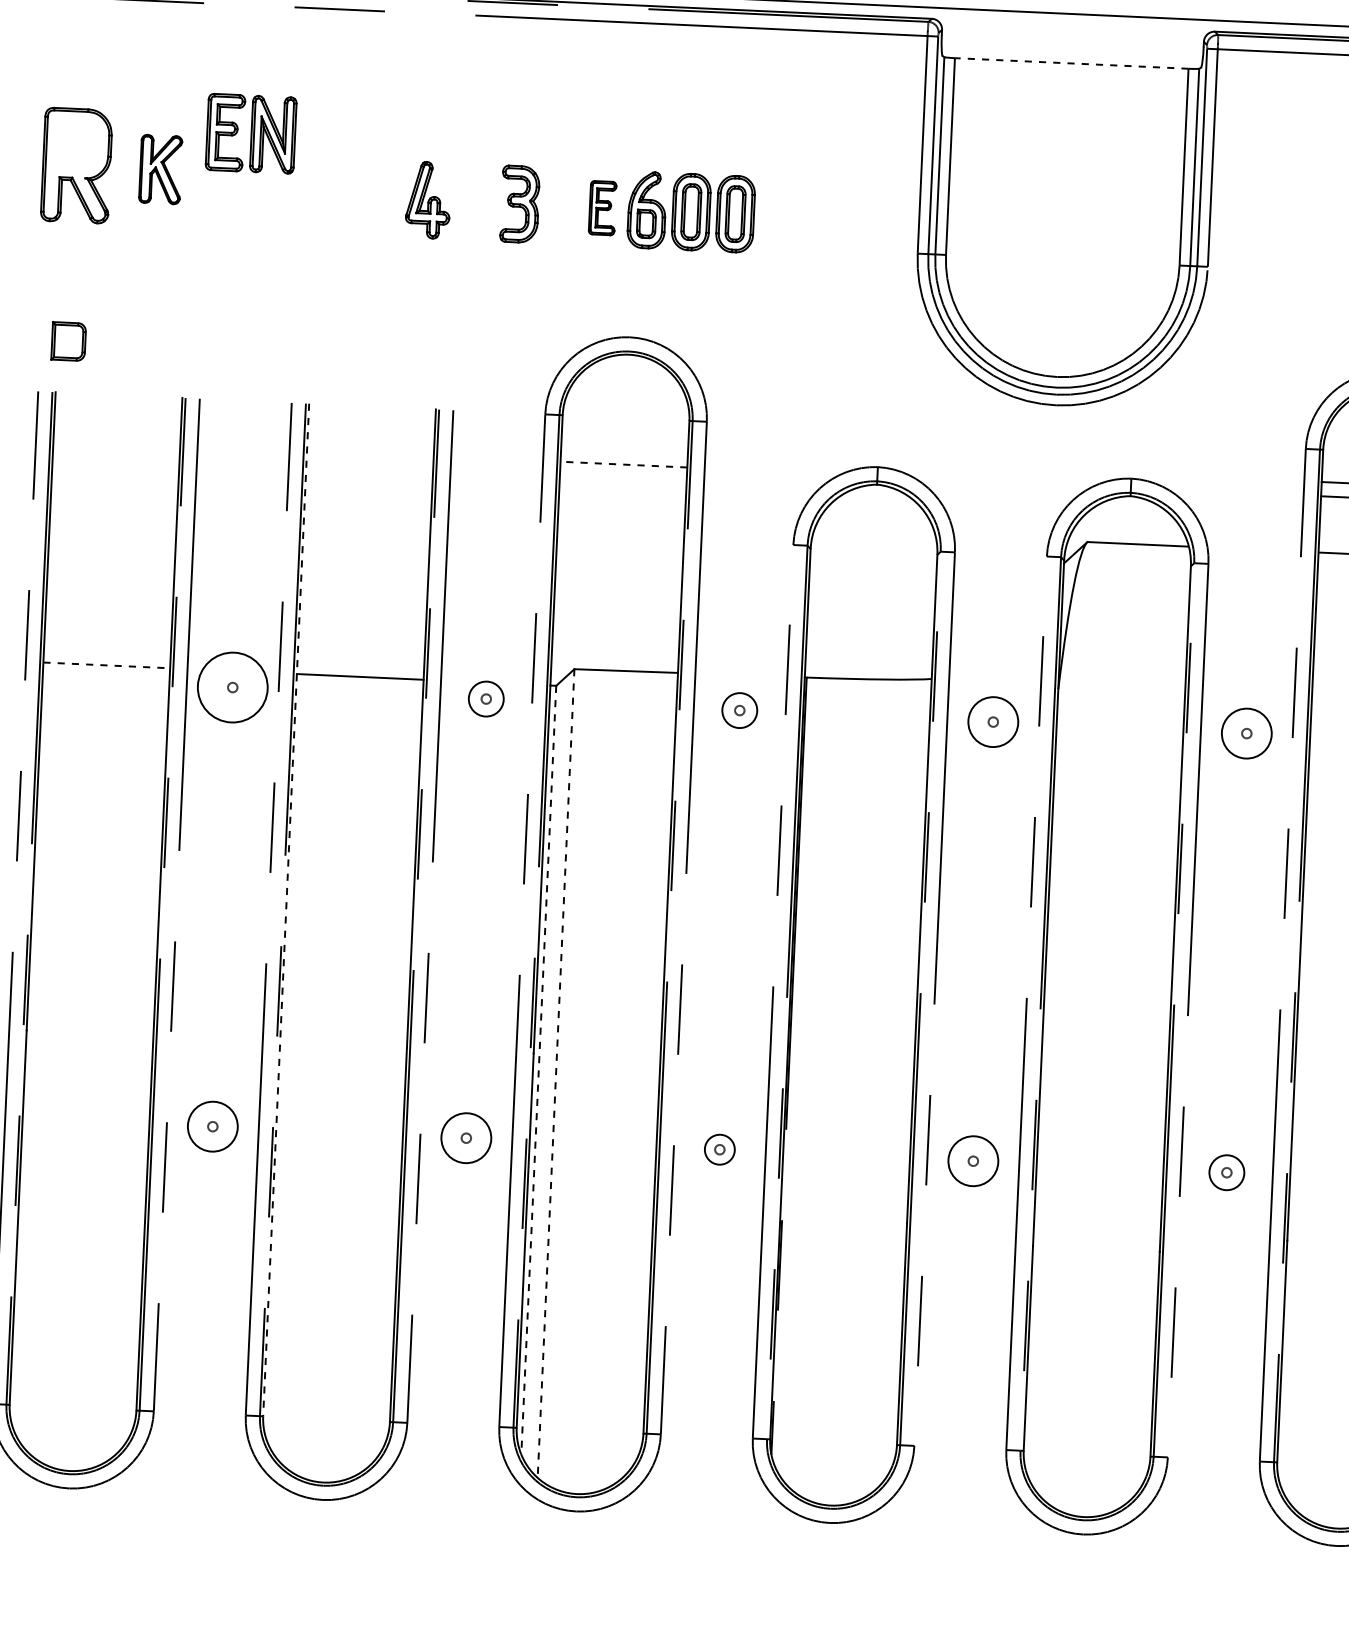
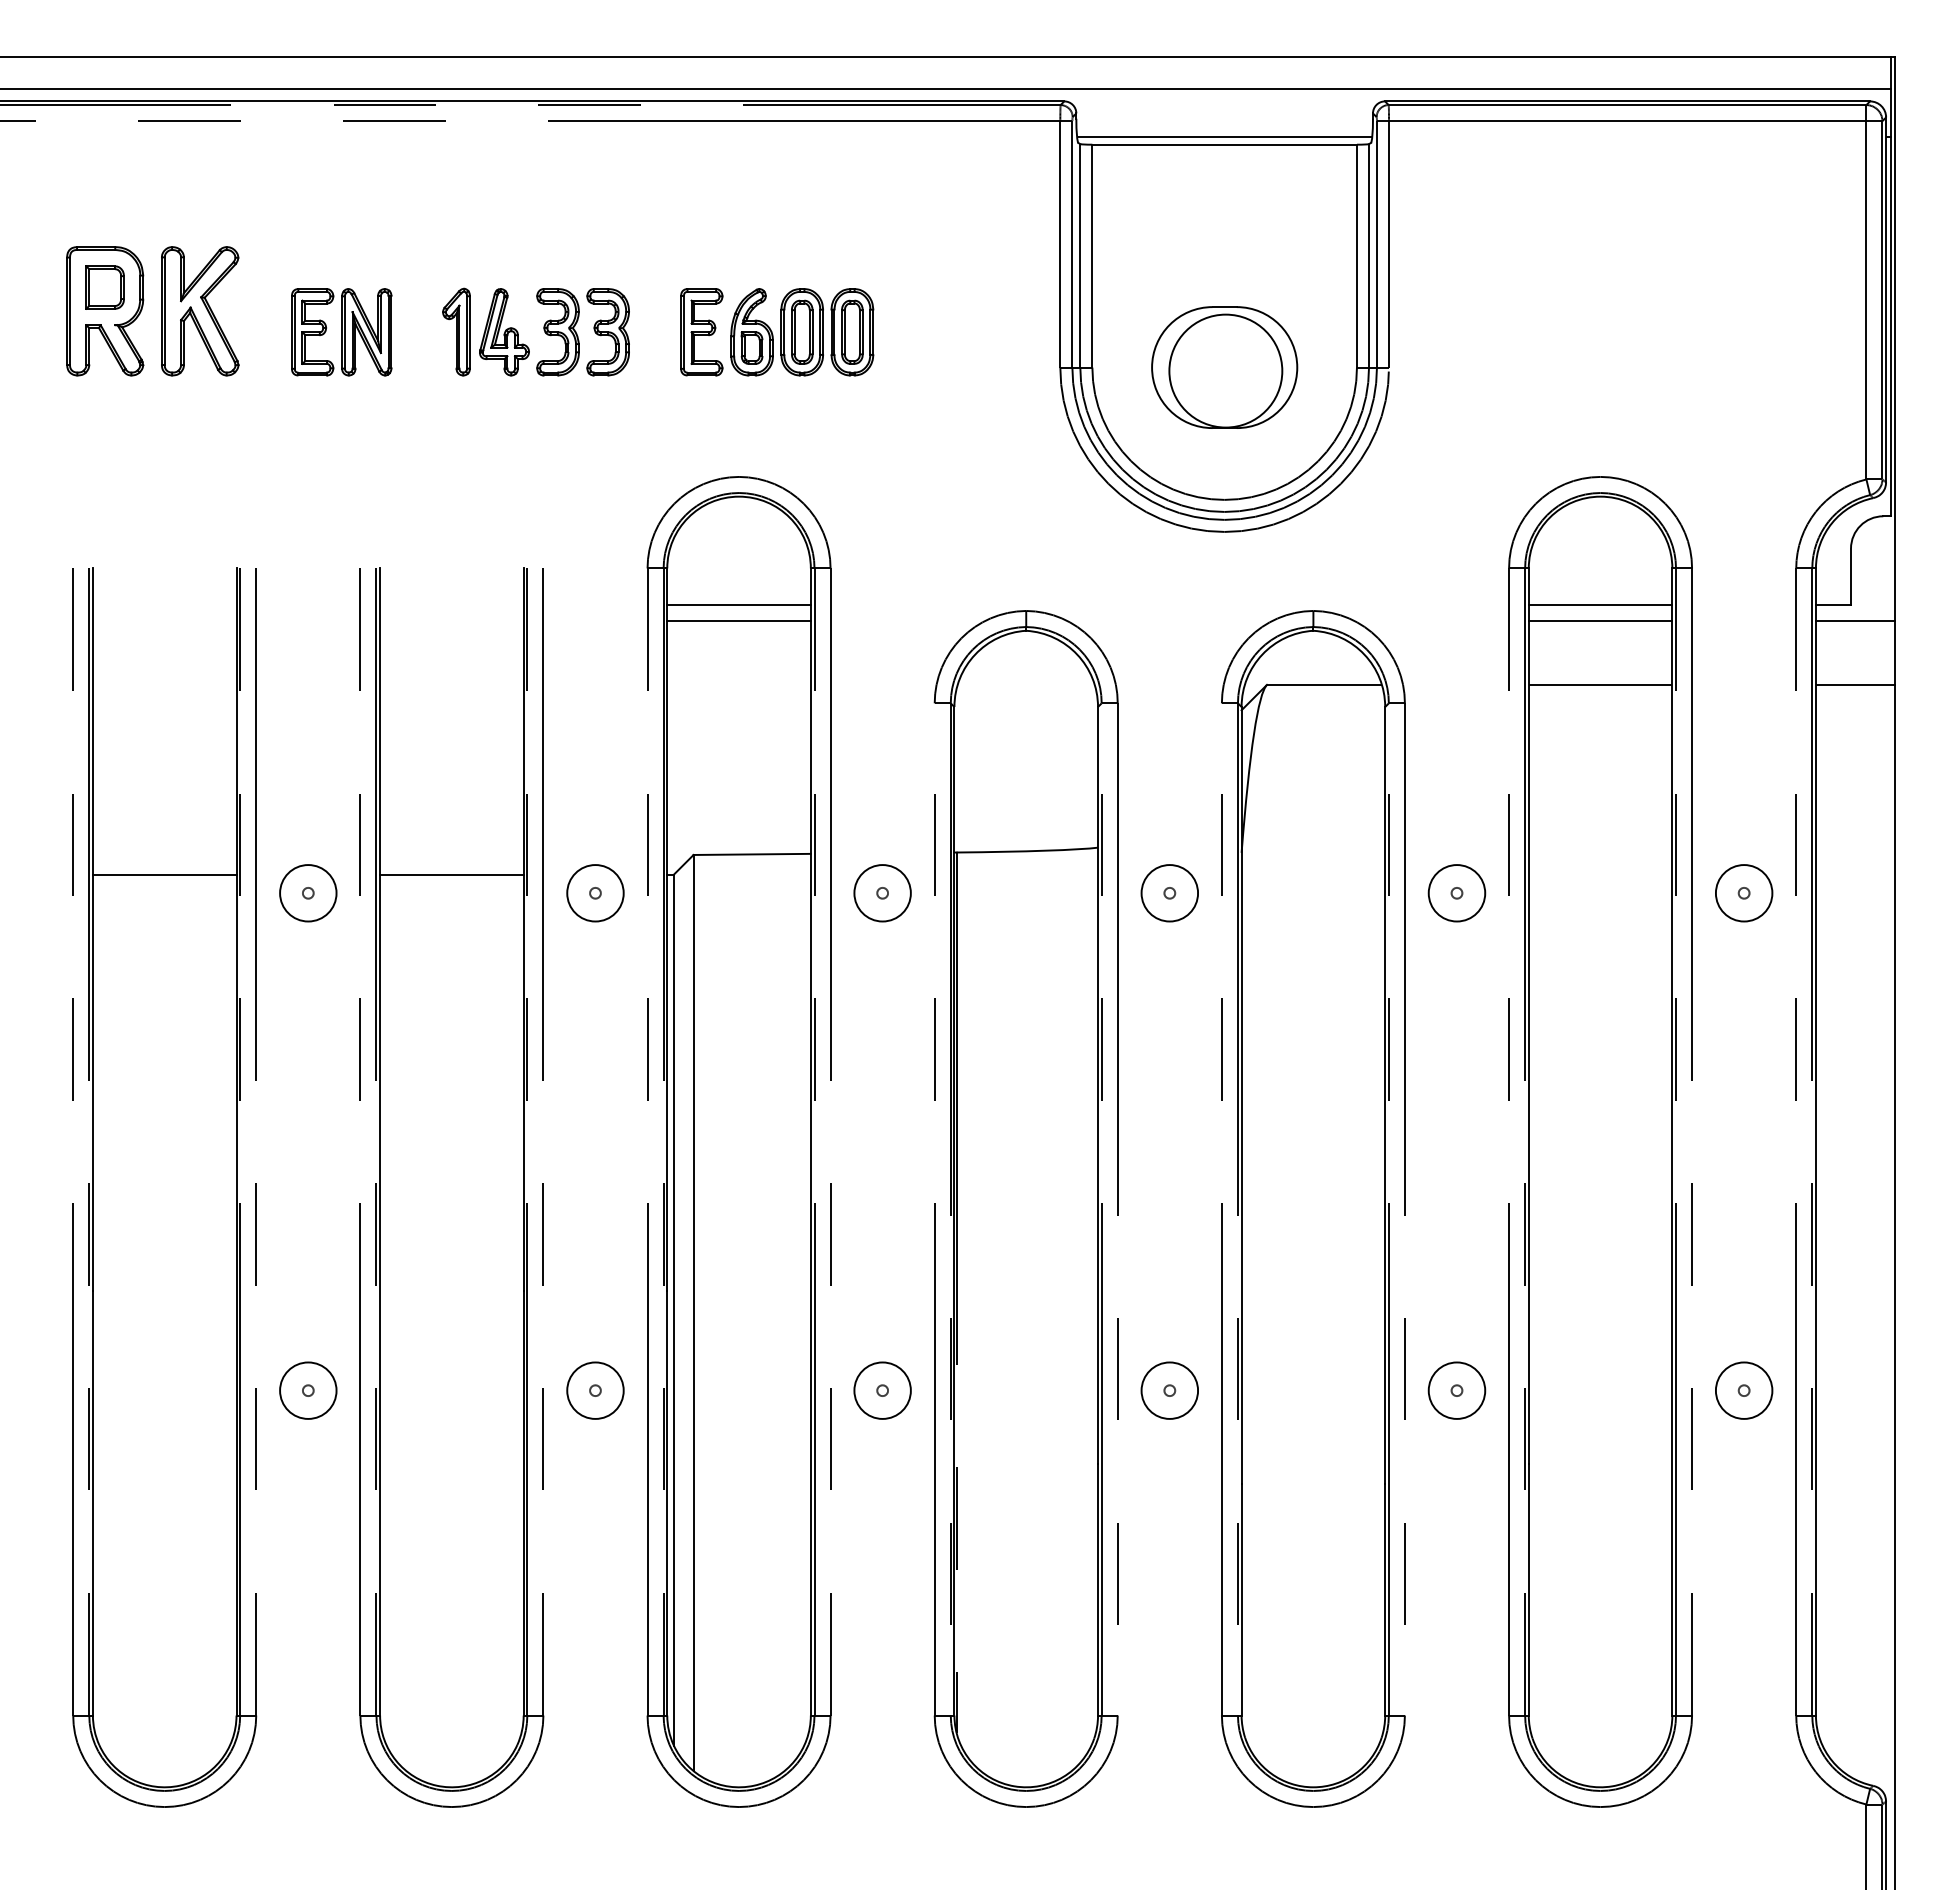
line: (1071, 57) -> (1224, 137), added
line: (1071, 63) -> (1224, 144), dashed -> solid
part: (251, 133) -> (341, 332), moved
part: (160, 169) -> (200, 311), size x1.67
part: (386, 197) -> (456, 331), added
part: (475, 202) -> (557, 332), added
part: (602, 208) -> (701, 332), size x1.43
part: (1062, 260) -> (1224, 367), added
part: (68, 341) -> (104, 287), moved
line: (624, 450) -> (738, 605), added
line: (624, 464) -> (739, 621), dashed -> solid
line: (106, 665) -> (164, 874), dashed -> solid
circle: (232, 687) -> (308, 893), size x0.71
circle: (486, 699) -> (595, 893), size x1.43
circle: (739, 710) -> (882, 893), size x1.43
line: (286, 909) -> (380, 1141), dashed -> solid
line: (538, 1070) -> (673, 1310), dashed -> solid
line: (555, 1073) -> (693, 1313), dashed -> solid
circle: (719, 1149) -> (882, 1390), size x1.67
circle: (1226, 1172) -> (1456, 1390), size x1.43

